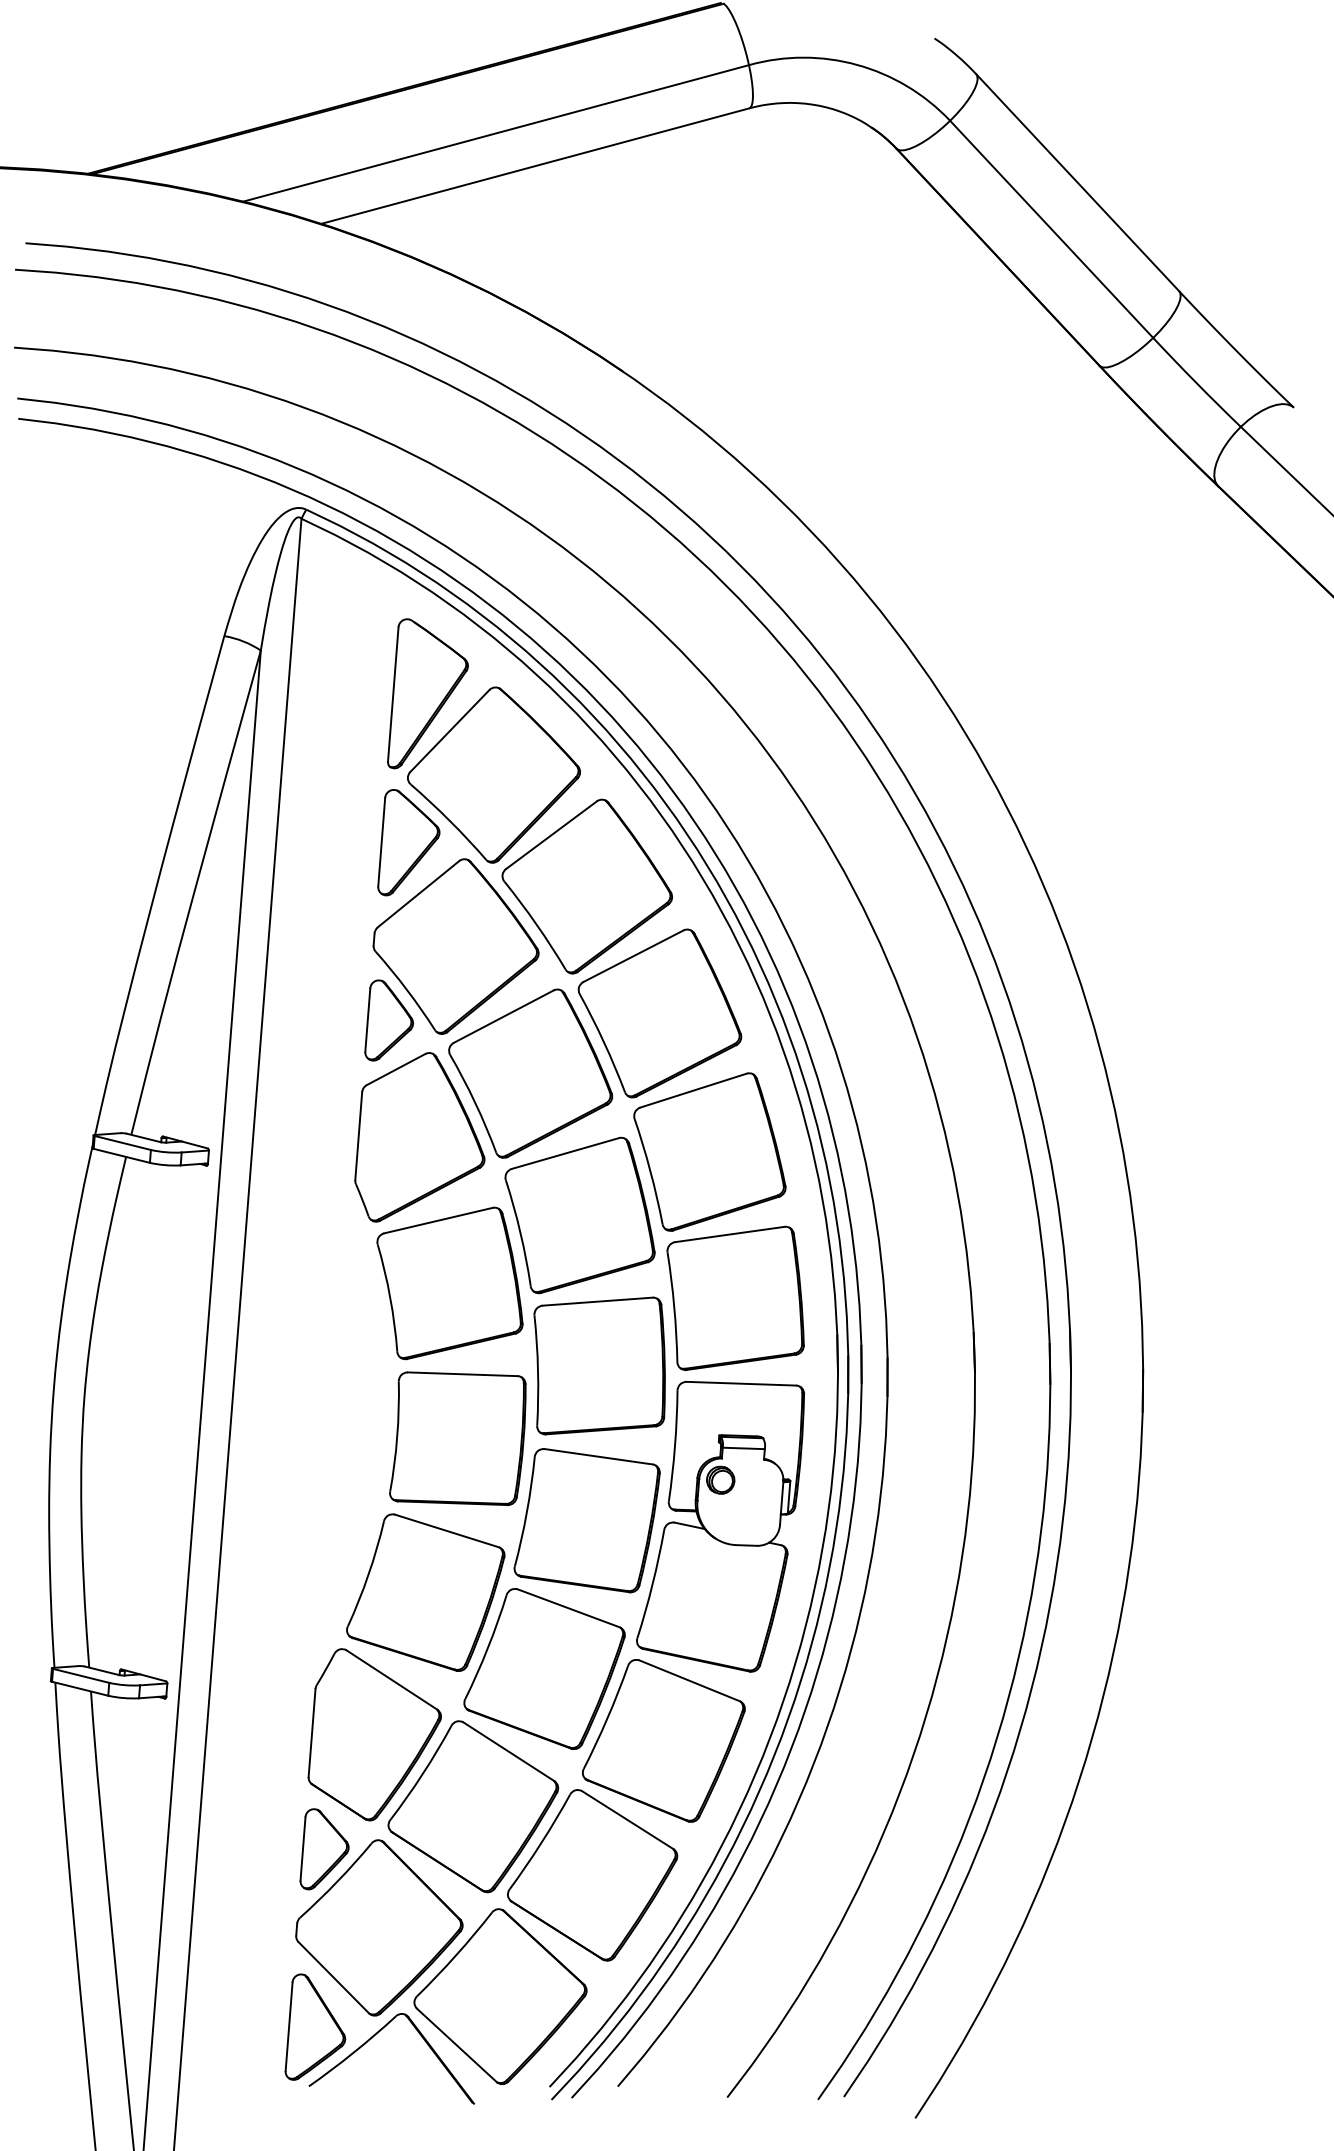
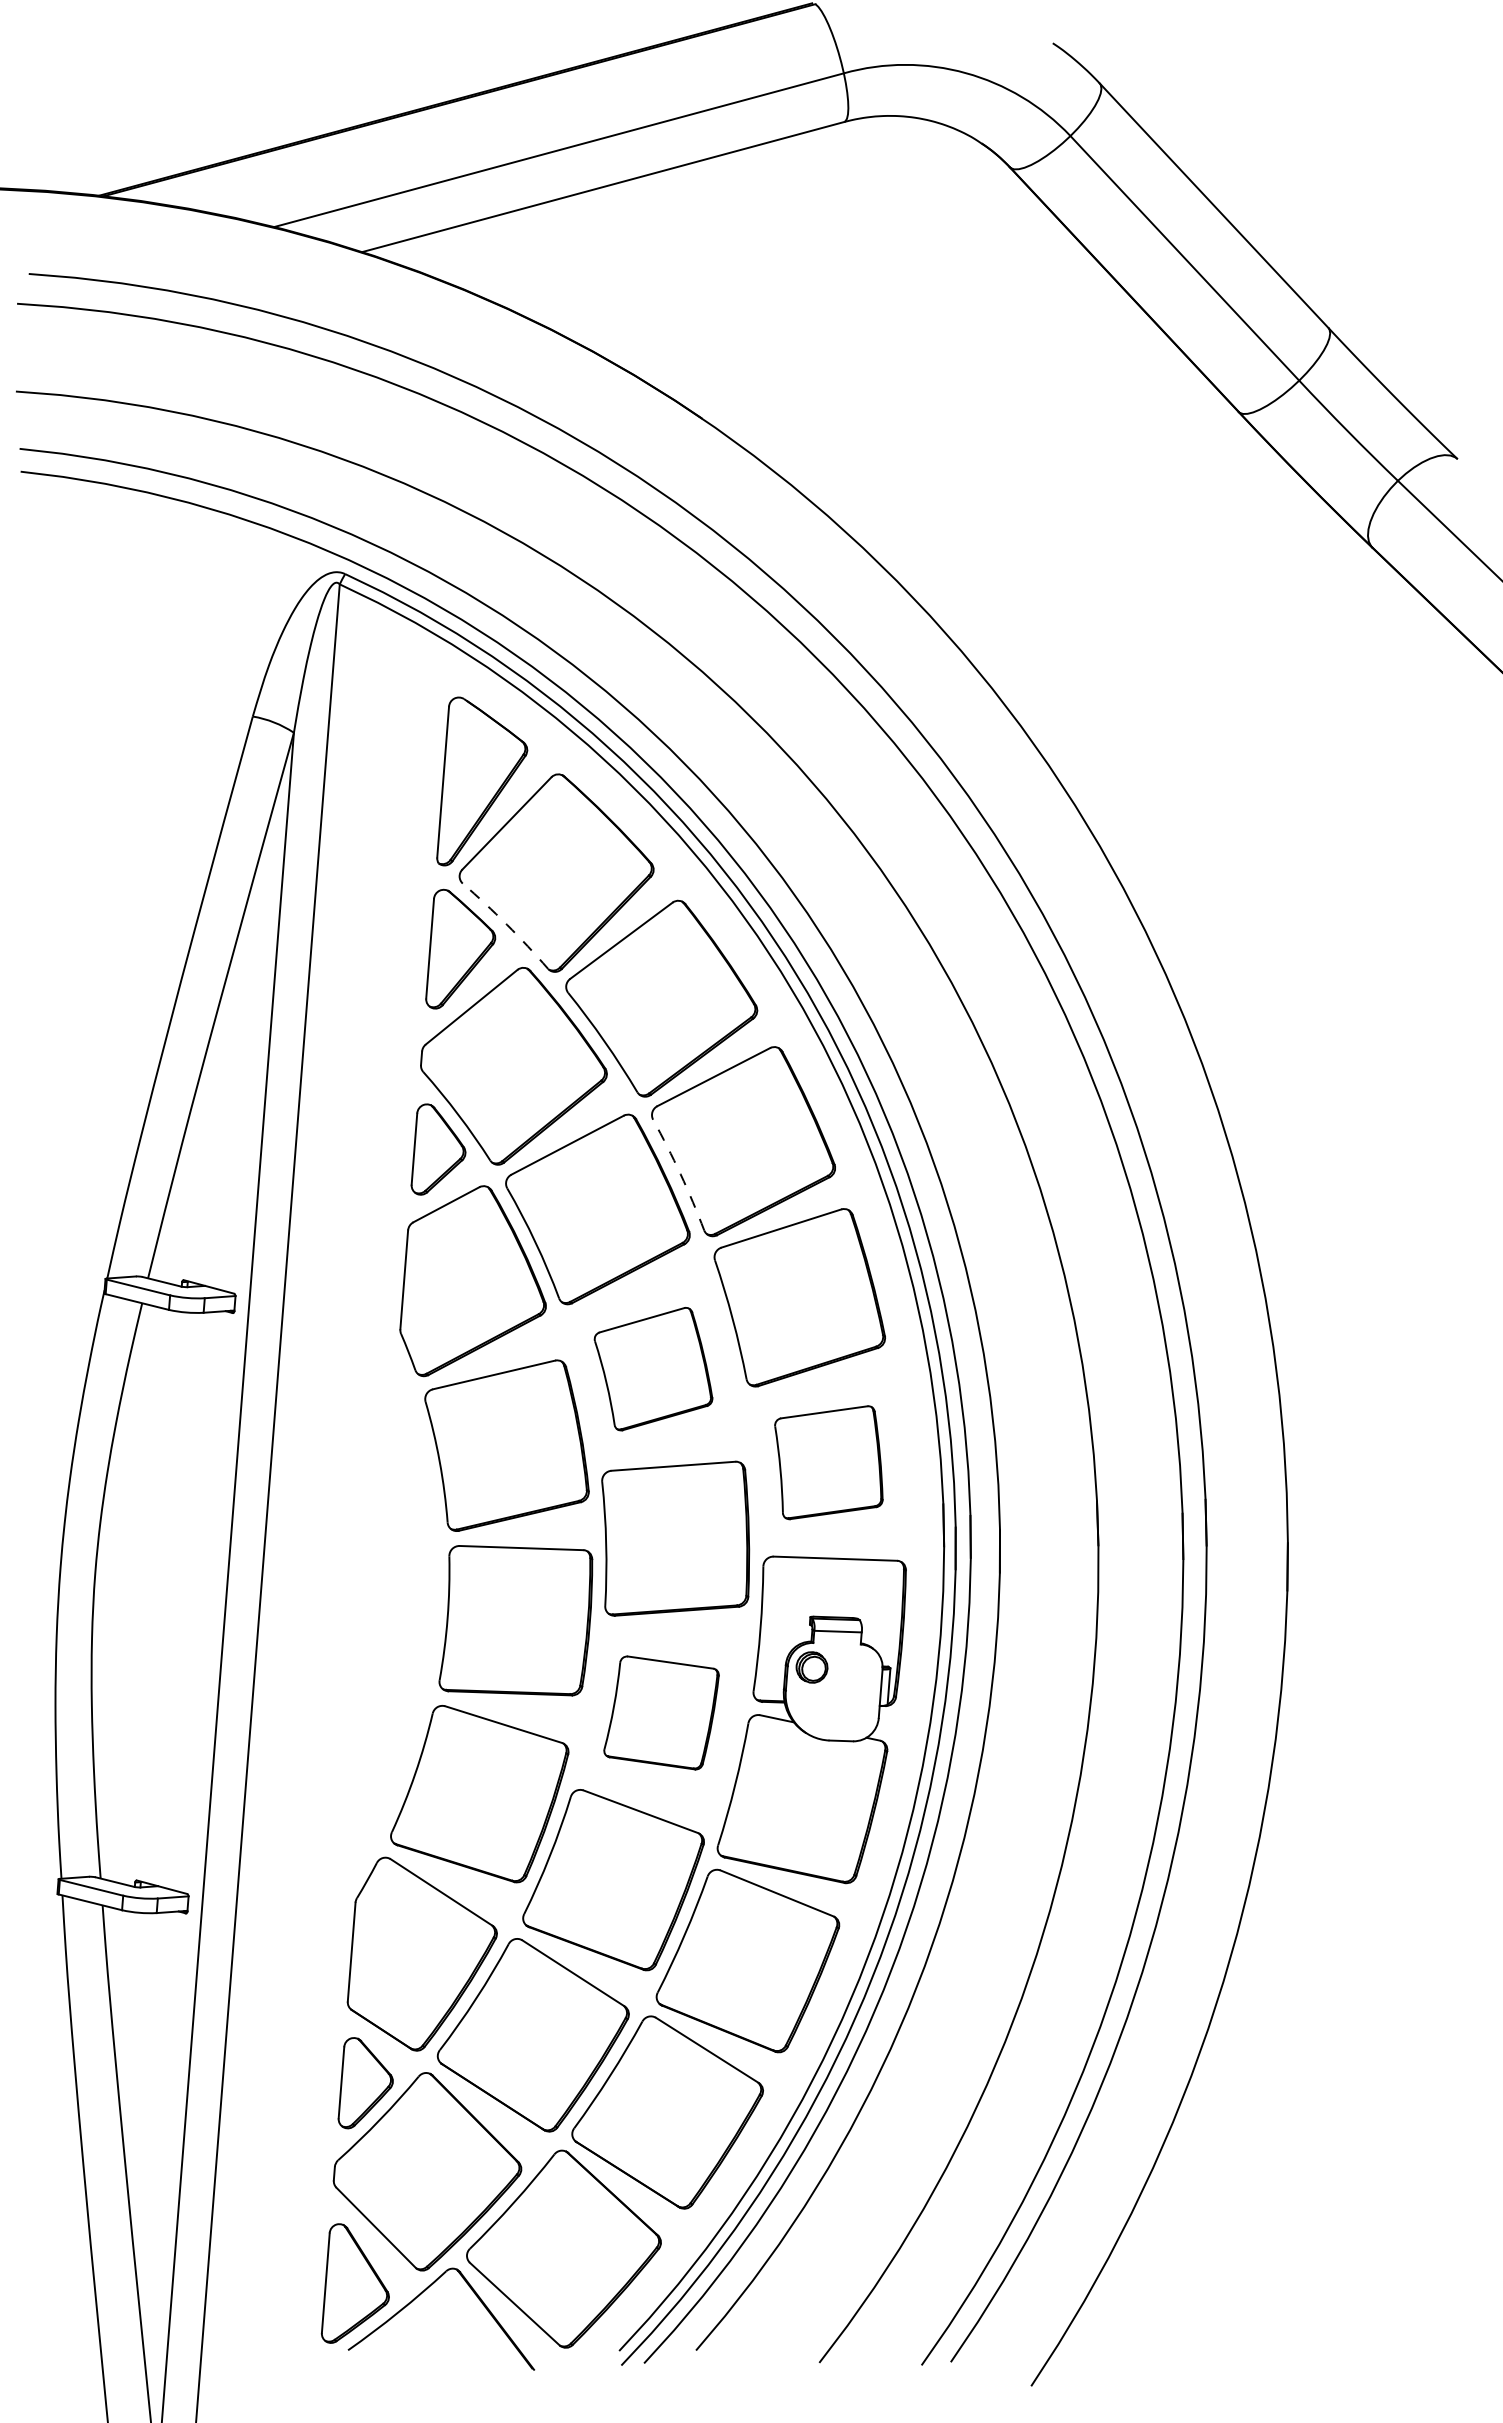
arc: (449, 820) -> (506, 924), solid -> dashed
arc: (603, 1042) -> (680, 1174), solid -> dashed
part: (580, 1214) -> (653, 1368), size x0.7
part: (735, 1298) -> (828, 1462), size x0.7
part: (587, 1520) -> (661, 1712), size x0.7

